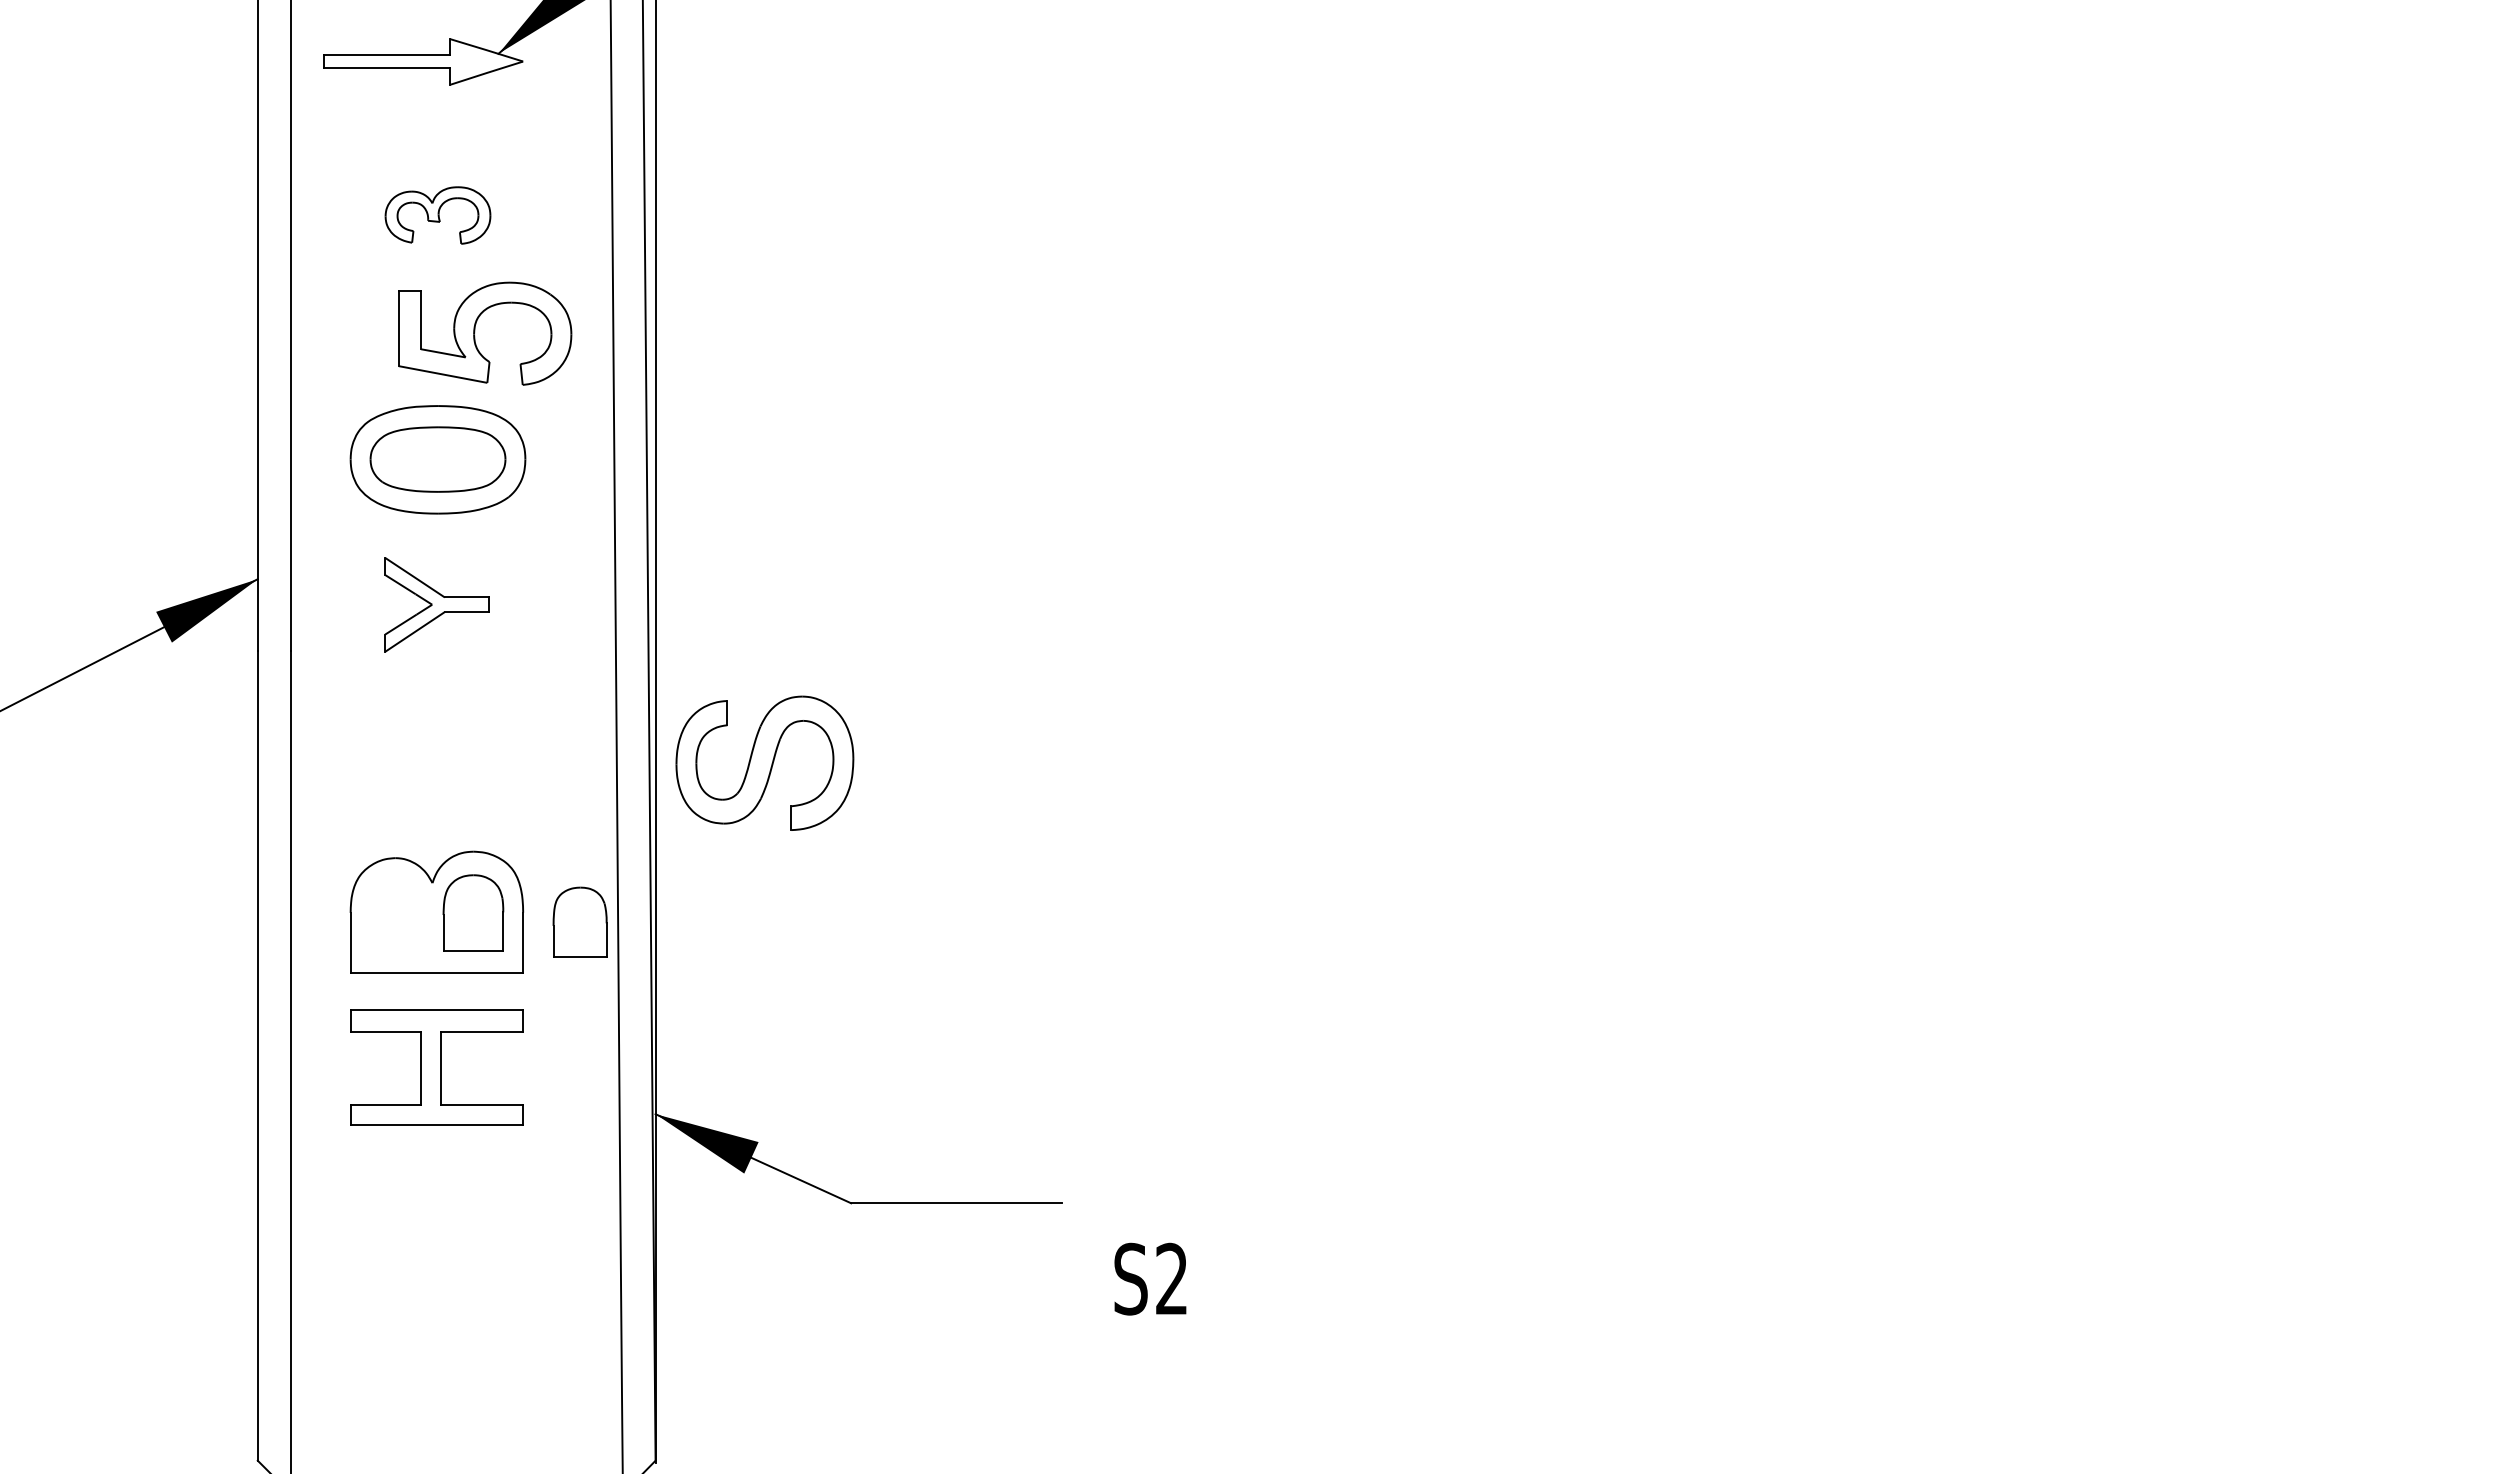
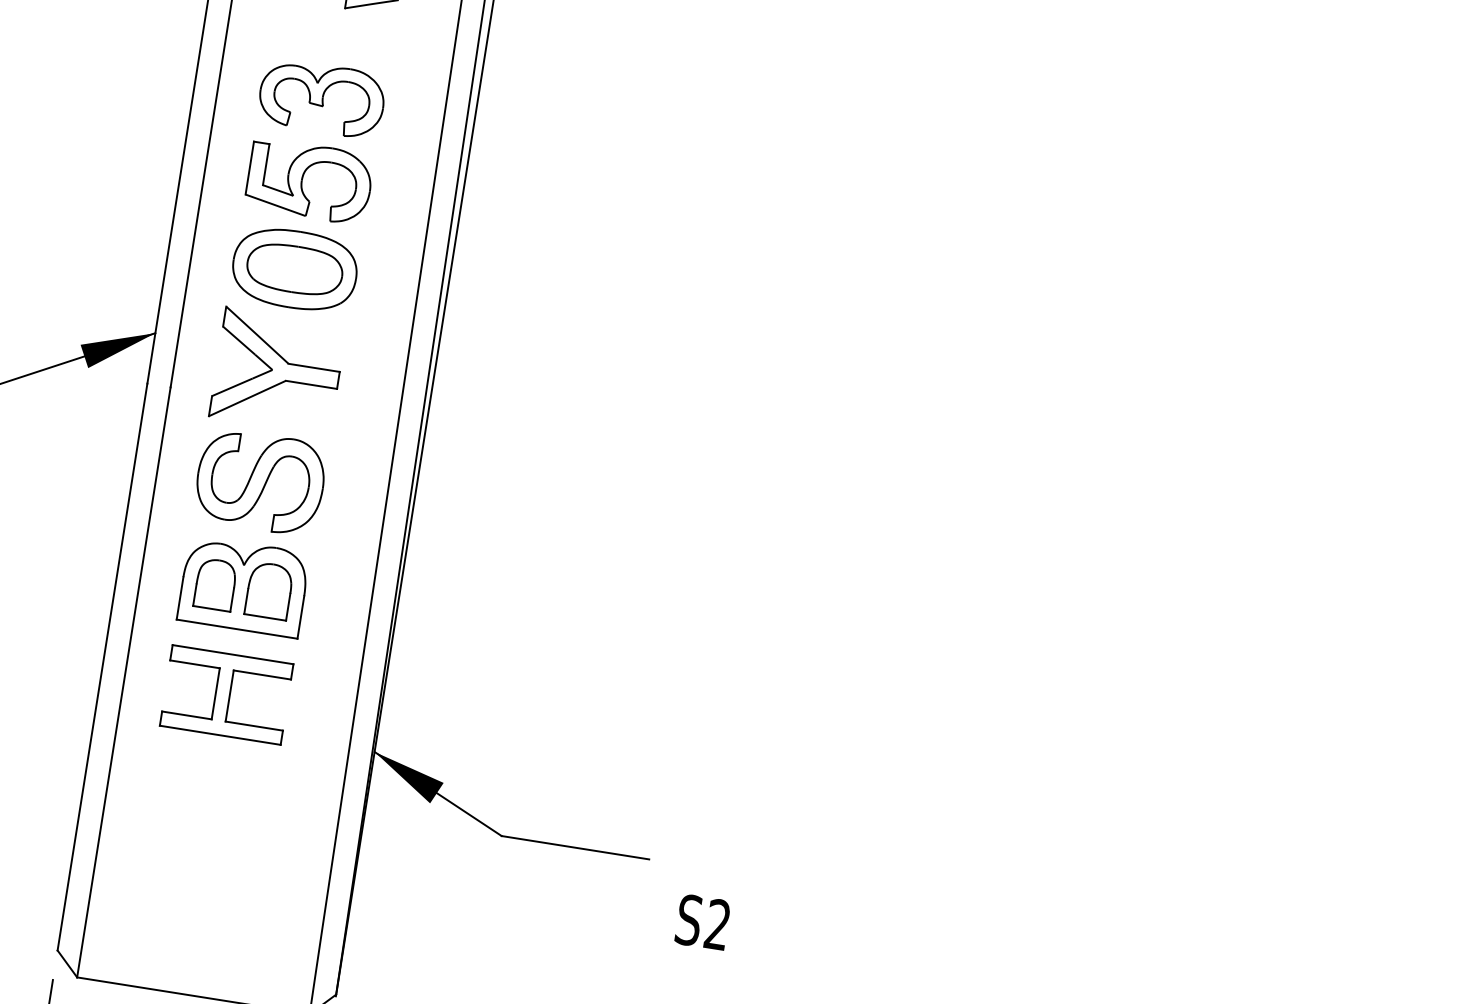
part: (437, 215) -> (321, 98), size x1.67
part: (475, 332) -> (302, 179), moved
part: (436, 604) -> (277, 370), size x1.67
part: (764, 762) -> (260, 481), moved
part: (579, 921) -> (215, 584), moved

